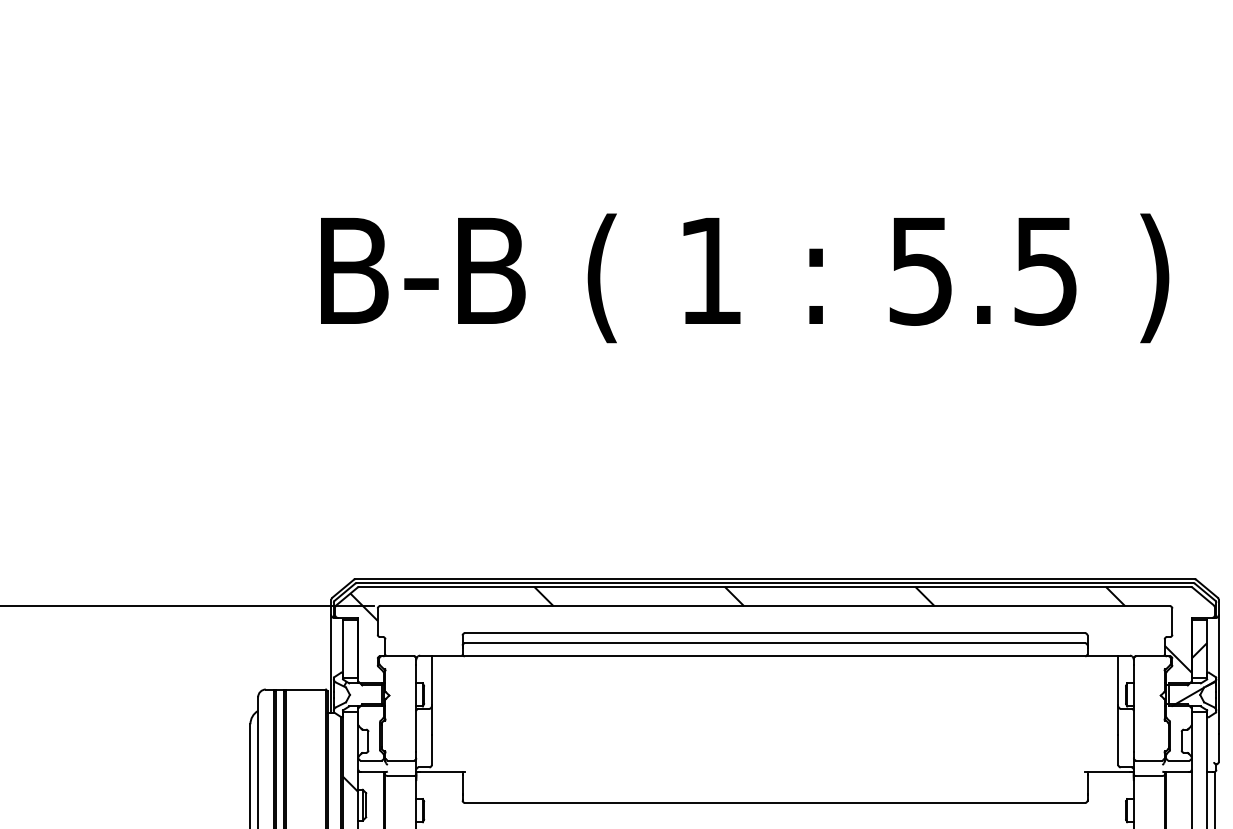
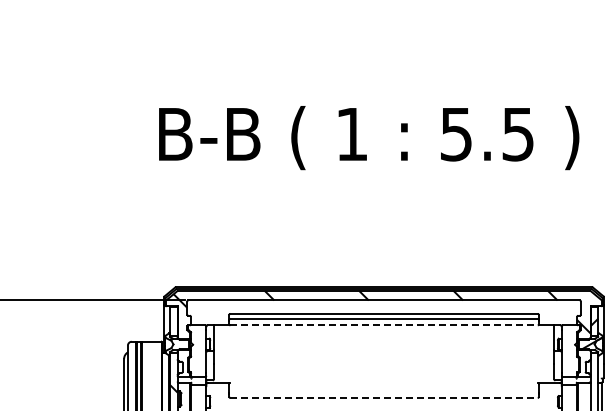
line: (775, 656) -> (384, 325), solid -> dashed
line: (775, 801) -> (384, 397), solid -> dashed

